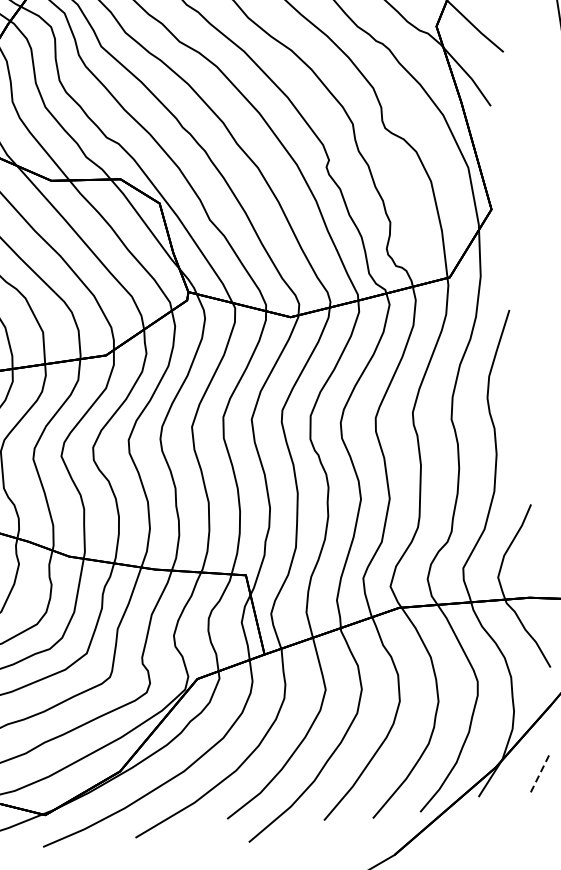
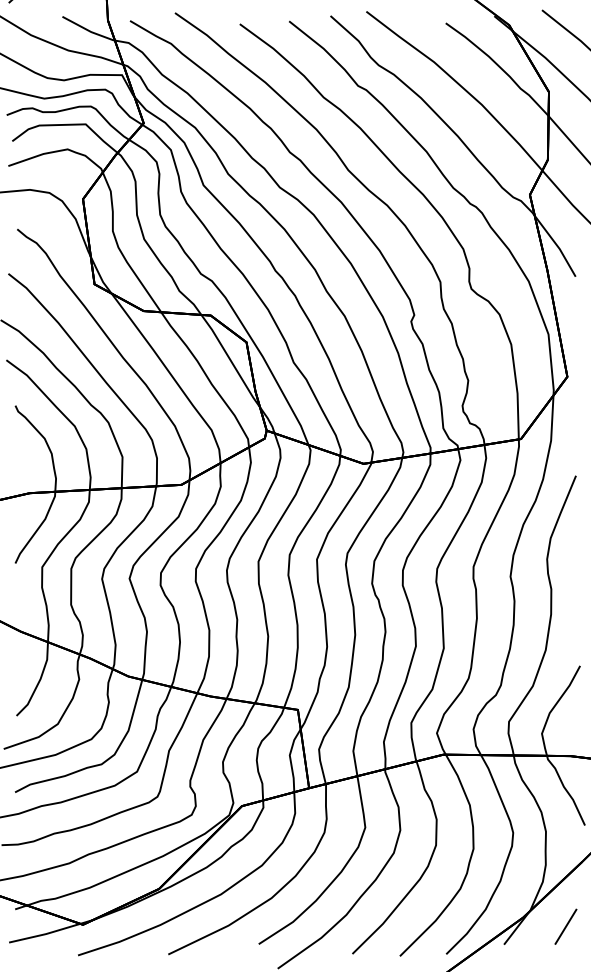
line: (539, 772) -> (565, 926), dashed -> solid

